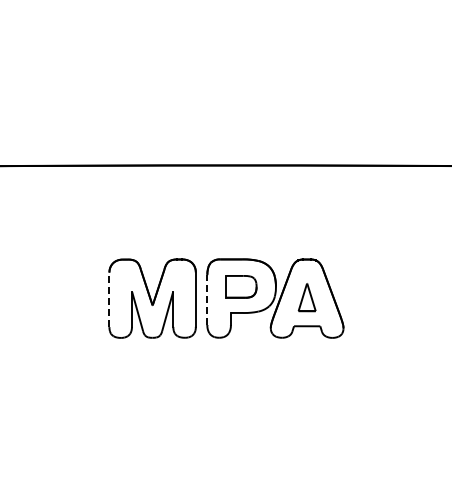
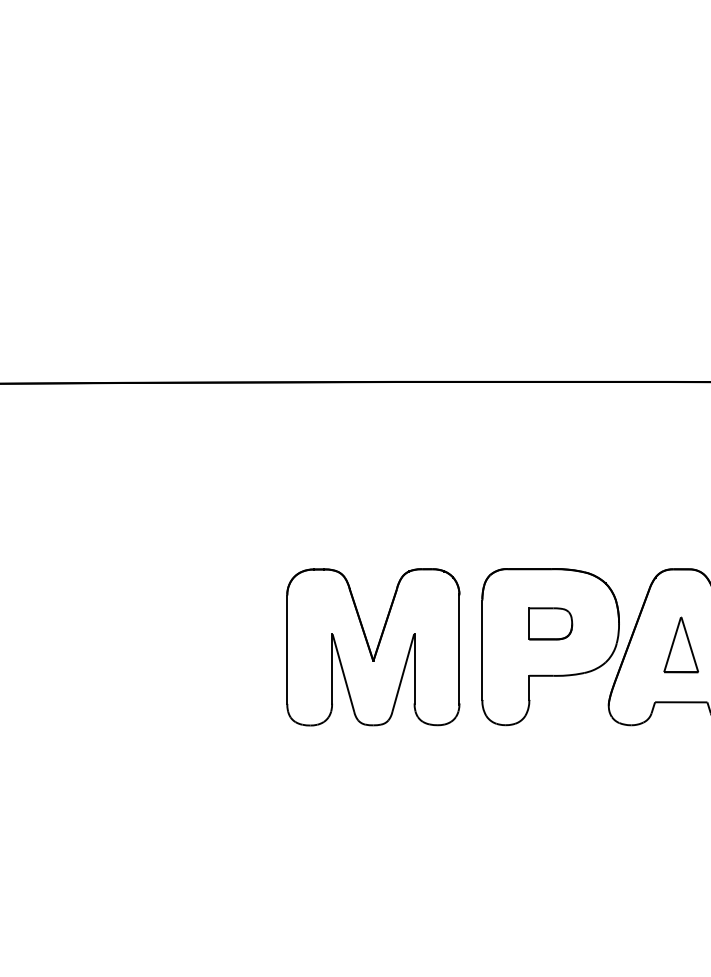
part: (241, 286) -> (550, 623), size x0.71
line: (109, 299) -> (287, 648), dashed -> solid
line: (207, 300) -> (482, 650), dashed -> solid

